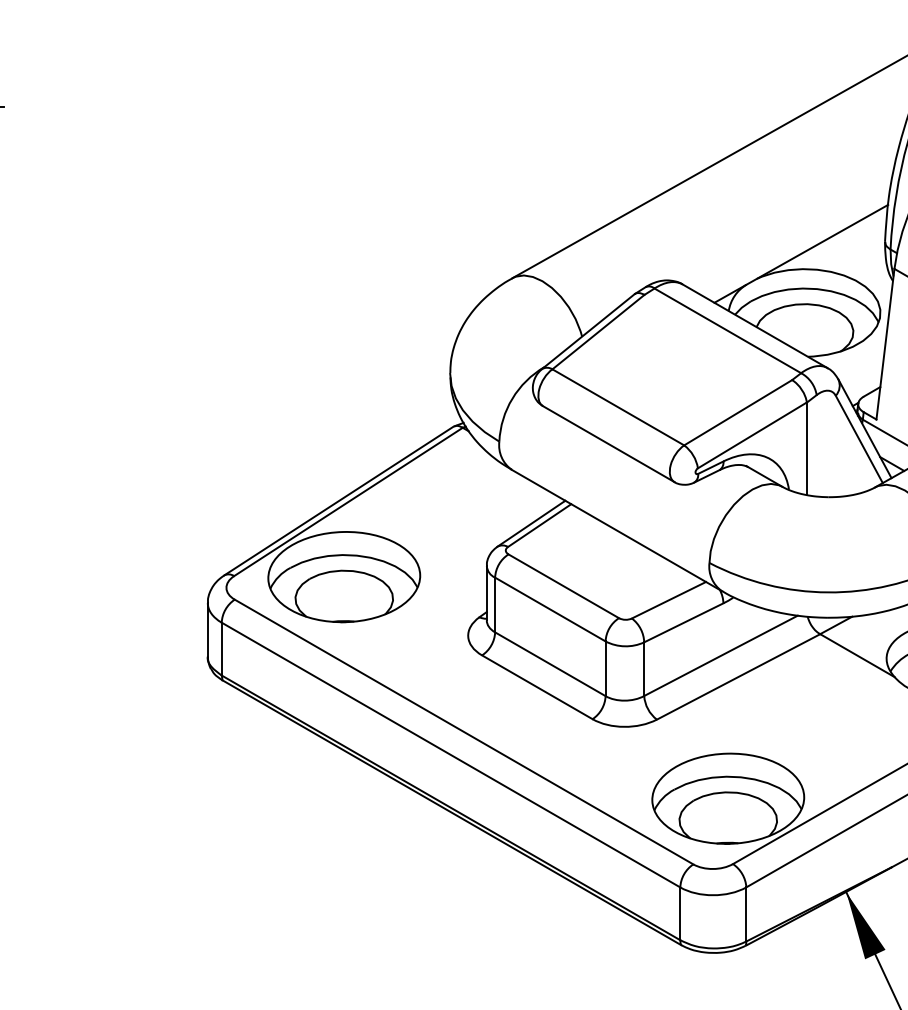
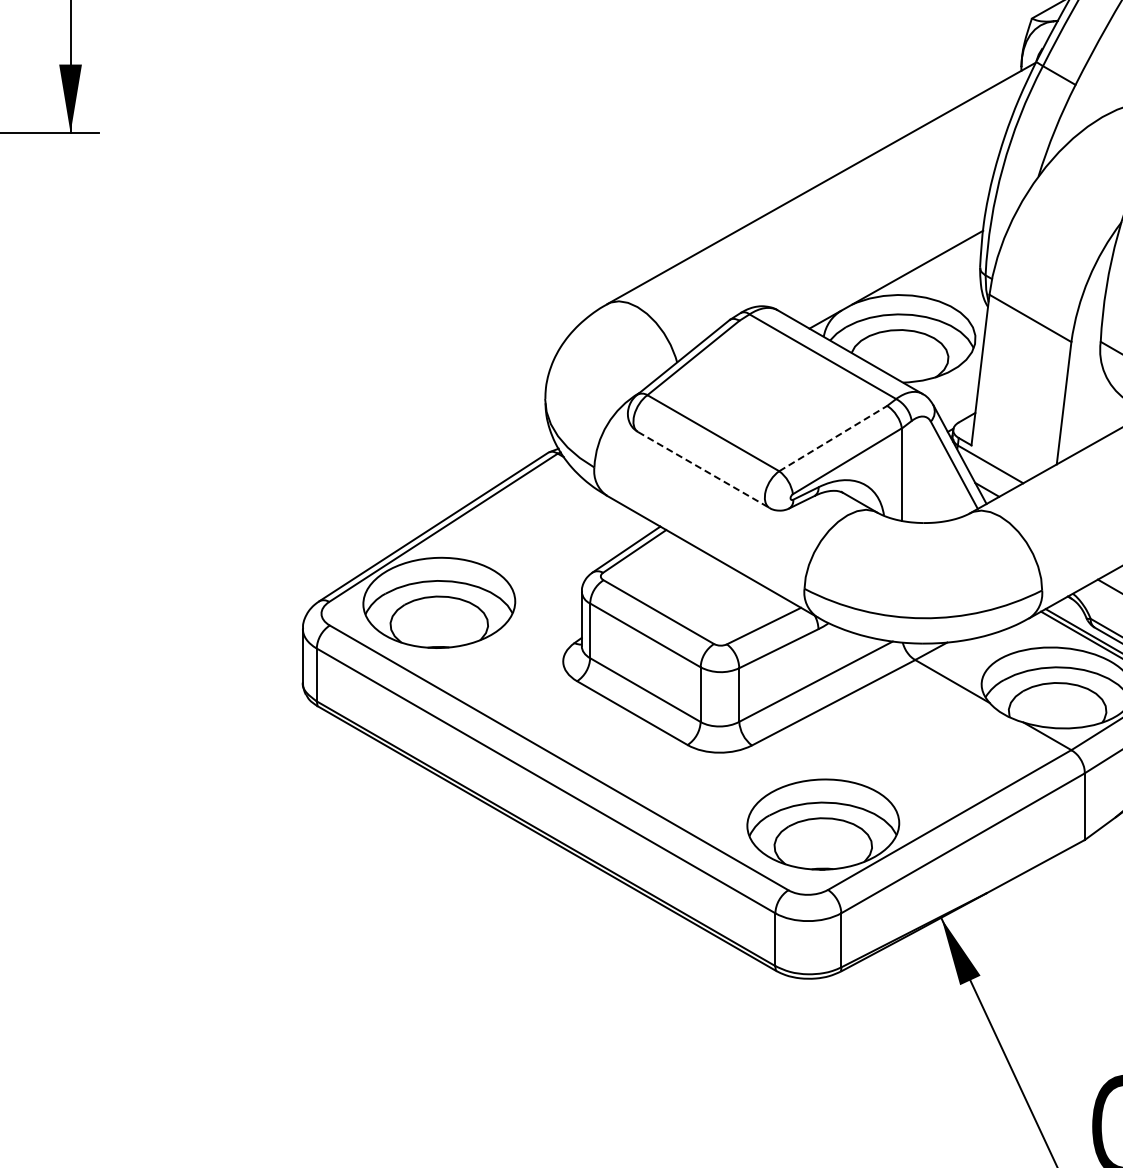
line: (738, 412) -> (833, 438), solid -> dashed
line: (608, 443) -> (703, 469), solid -> dashed

